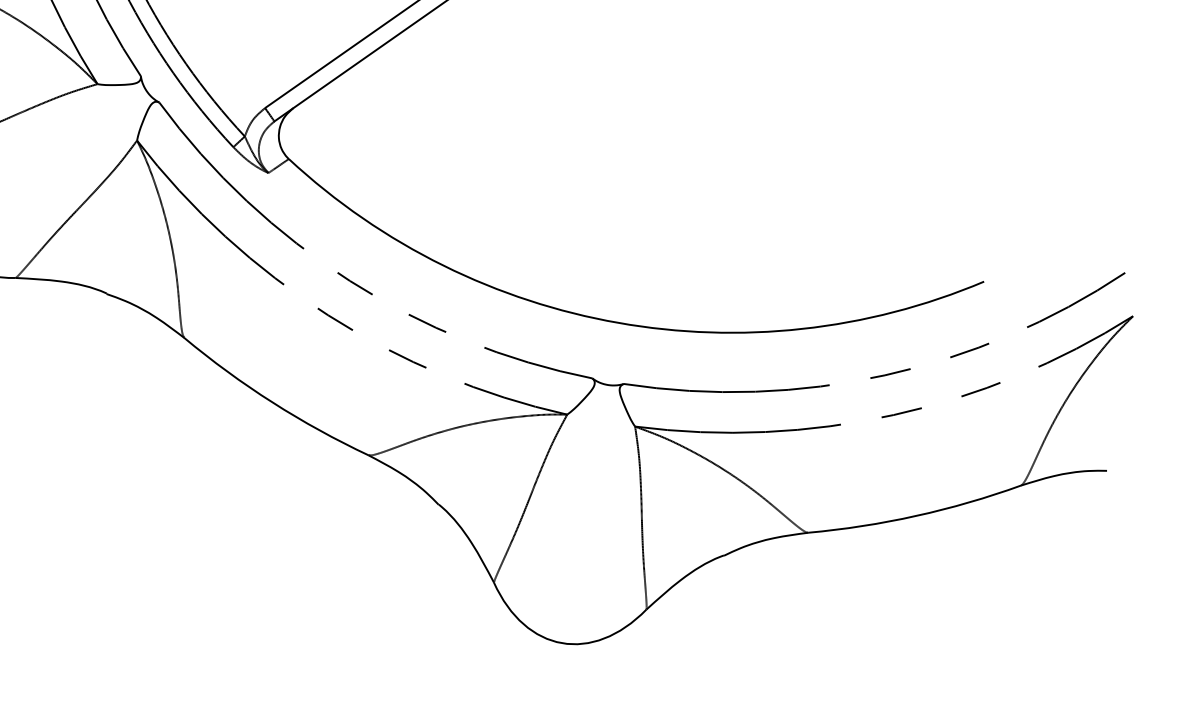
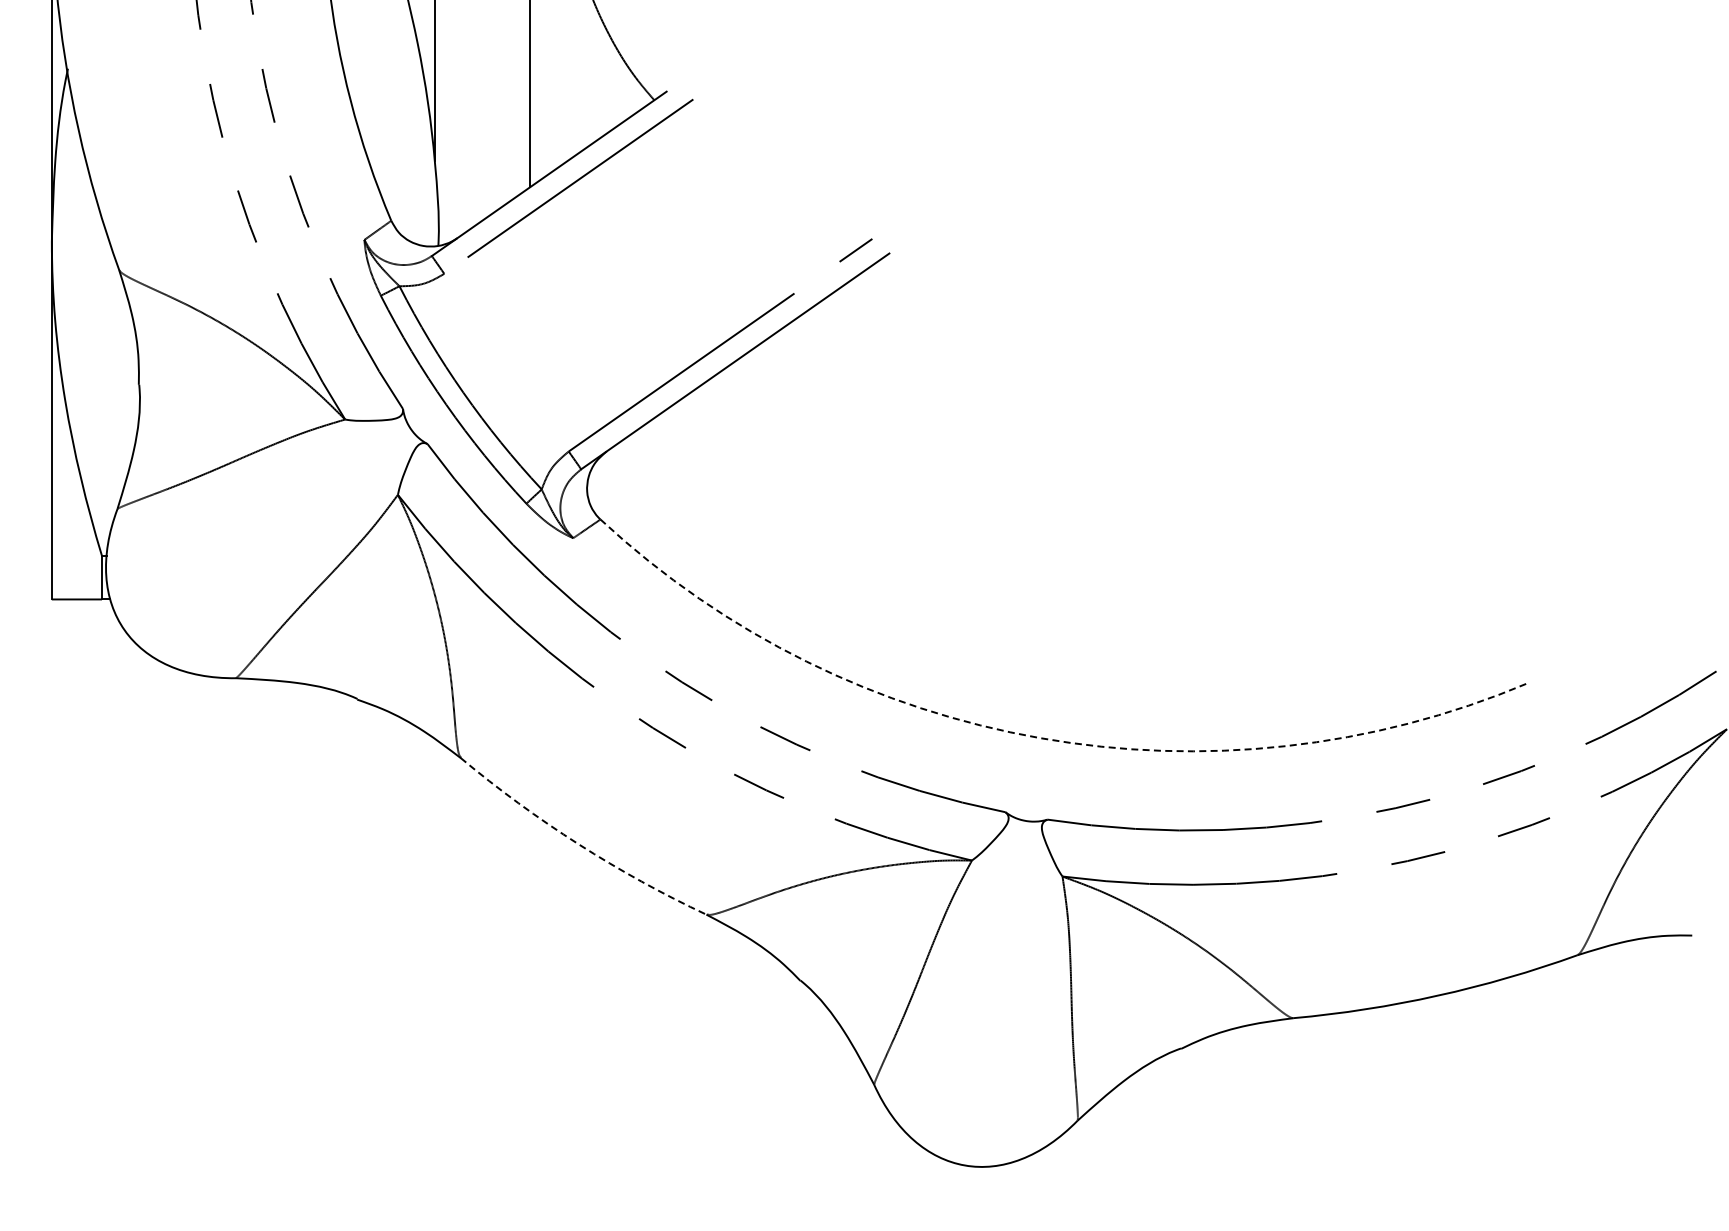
arc: (618, 323) -> (1040, 738), solid -> dashed
arc: (272, 402) -> (578, 844), solid -> dashed

